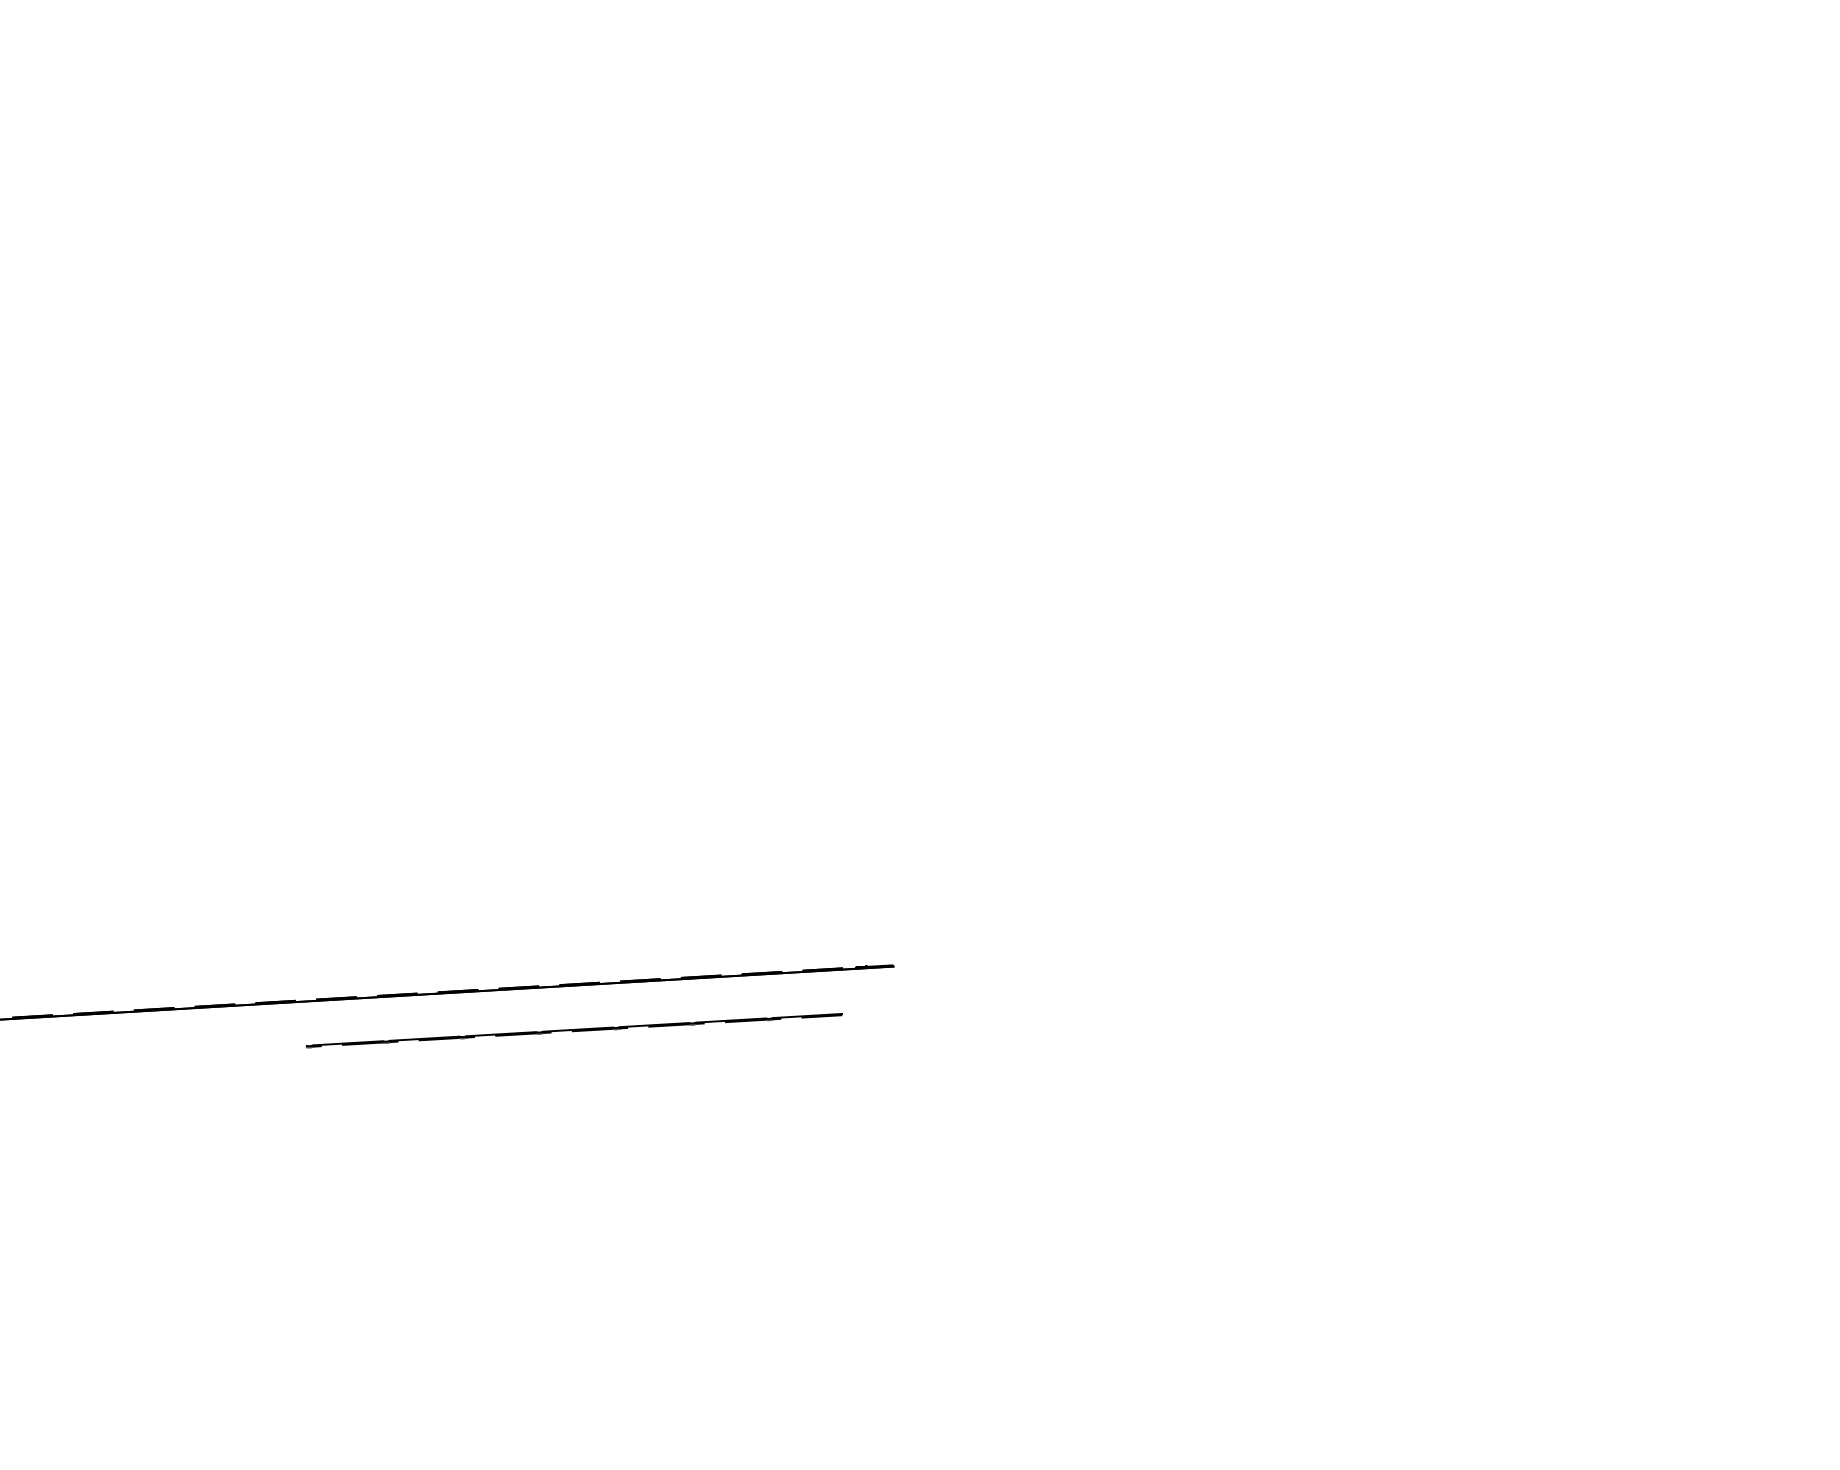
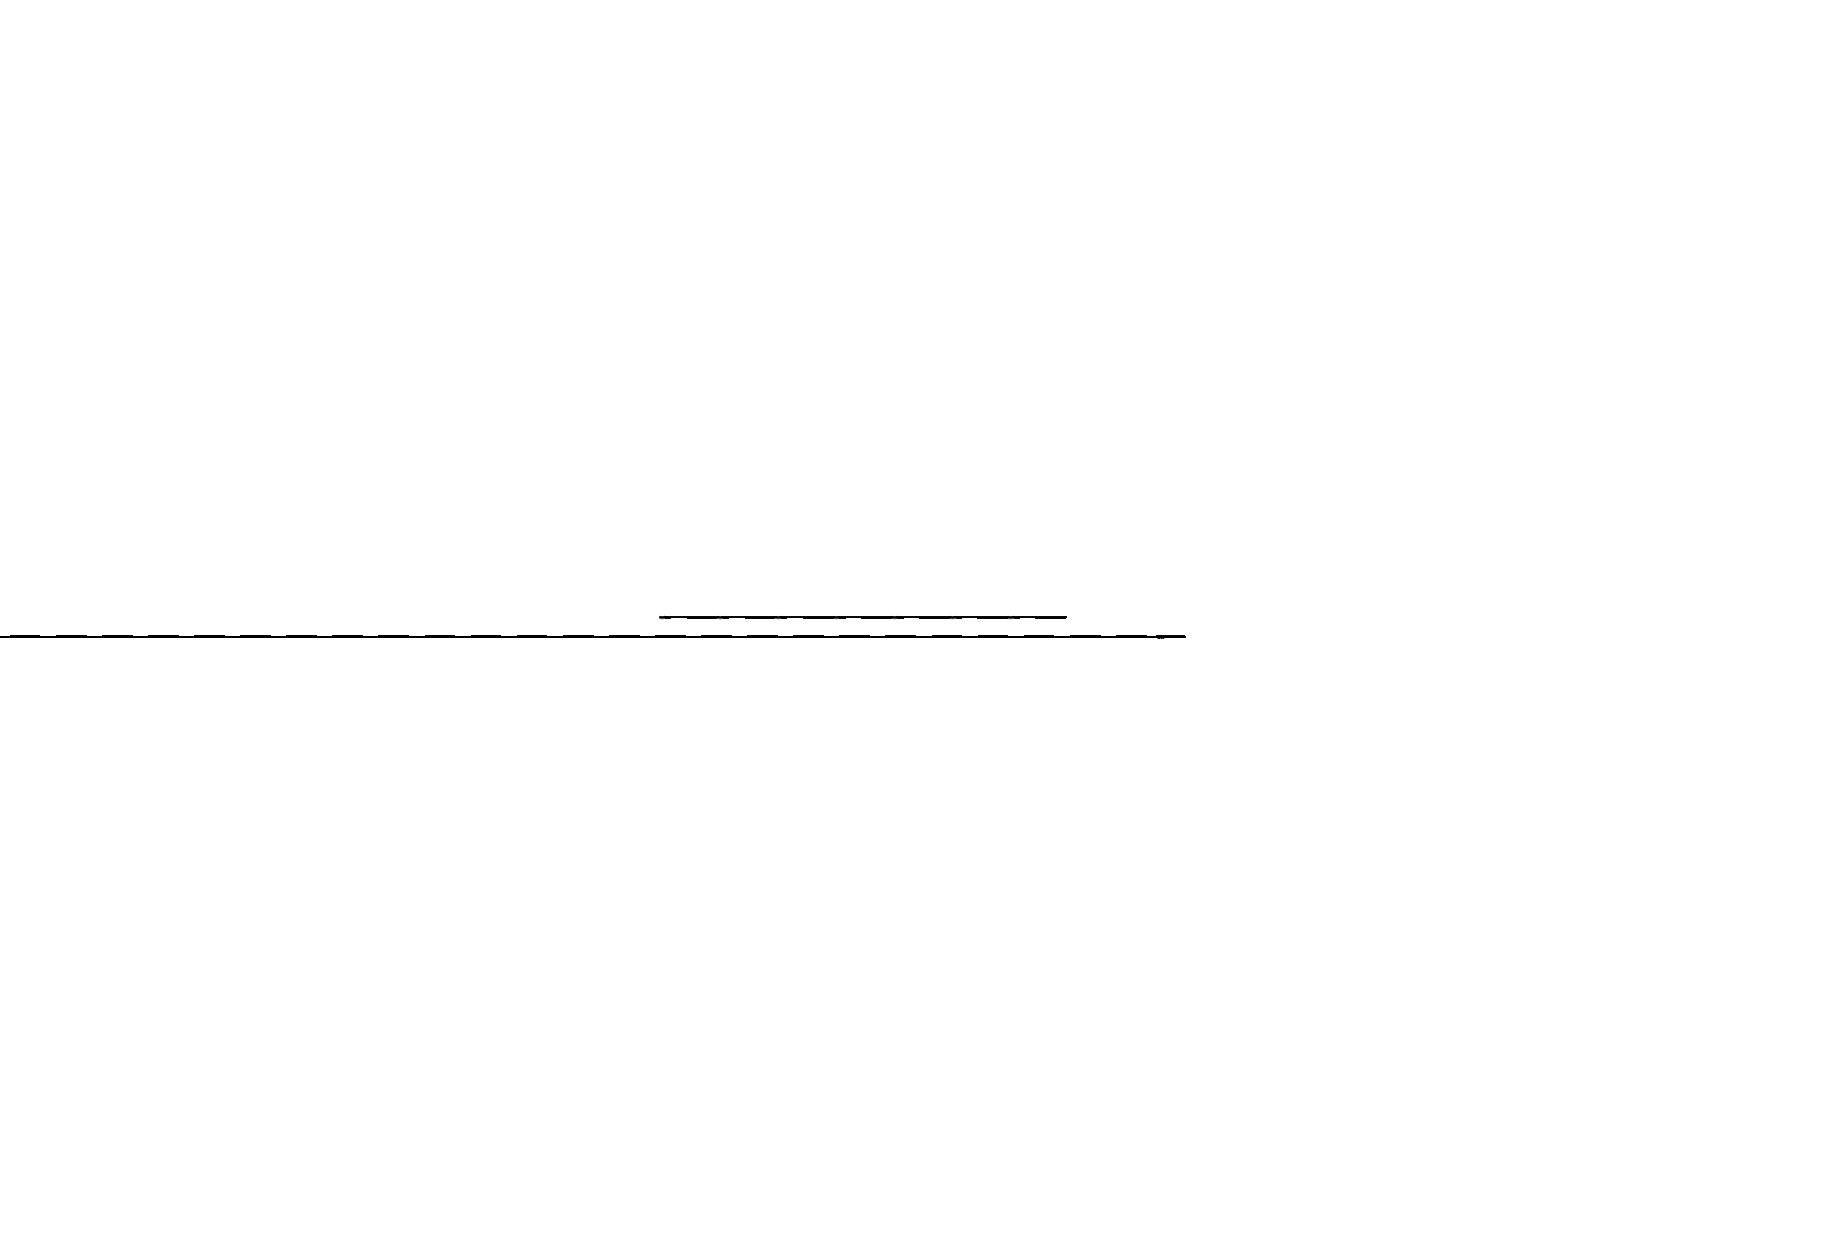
part: (573, 1030) -> (862, 617), moved

